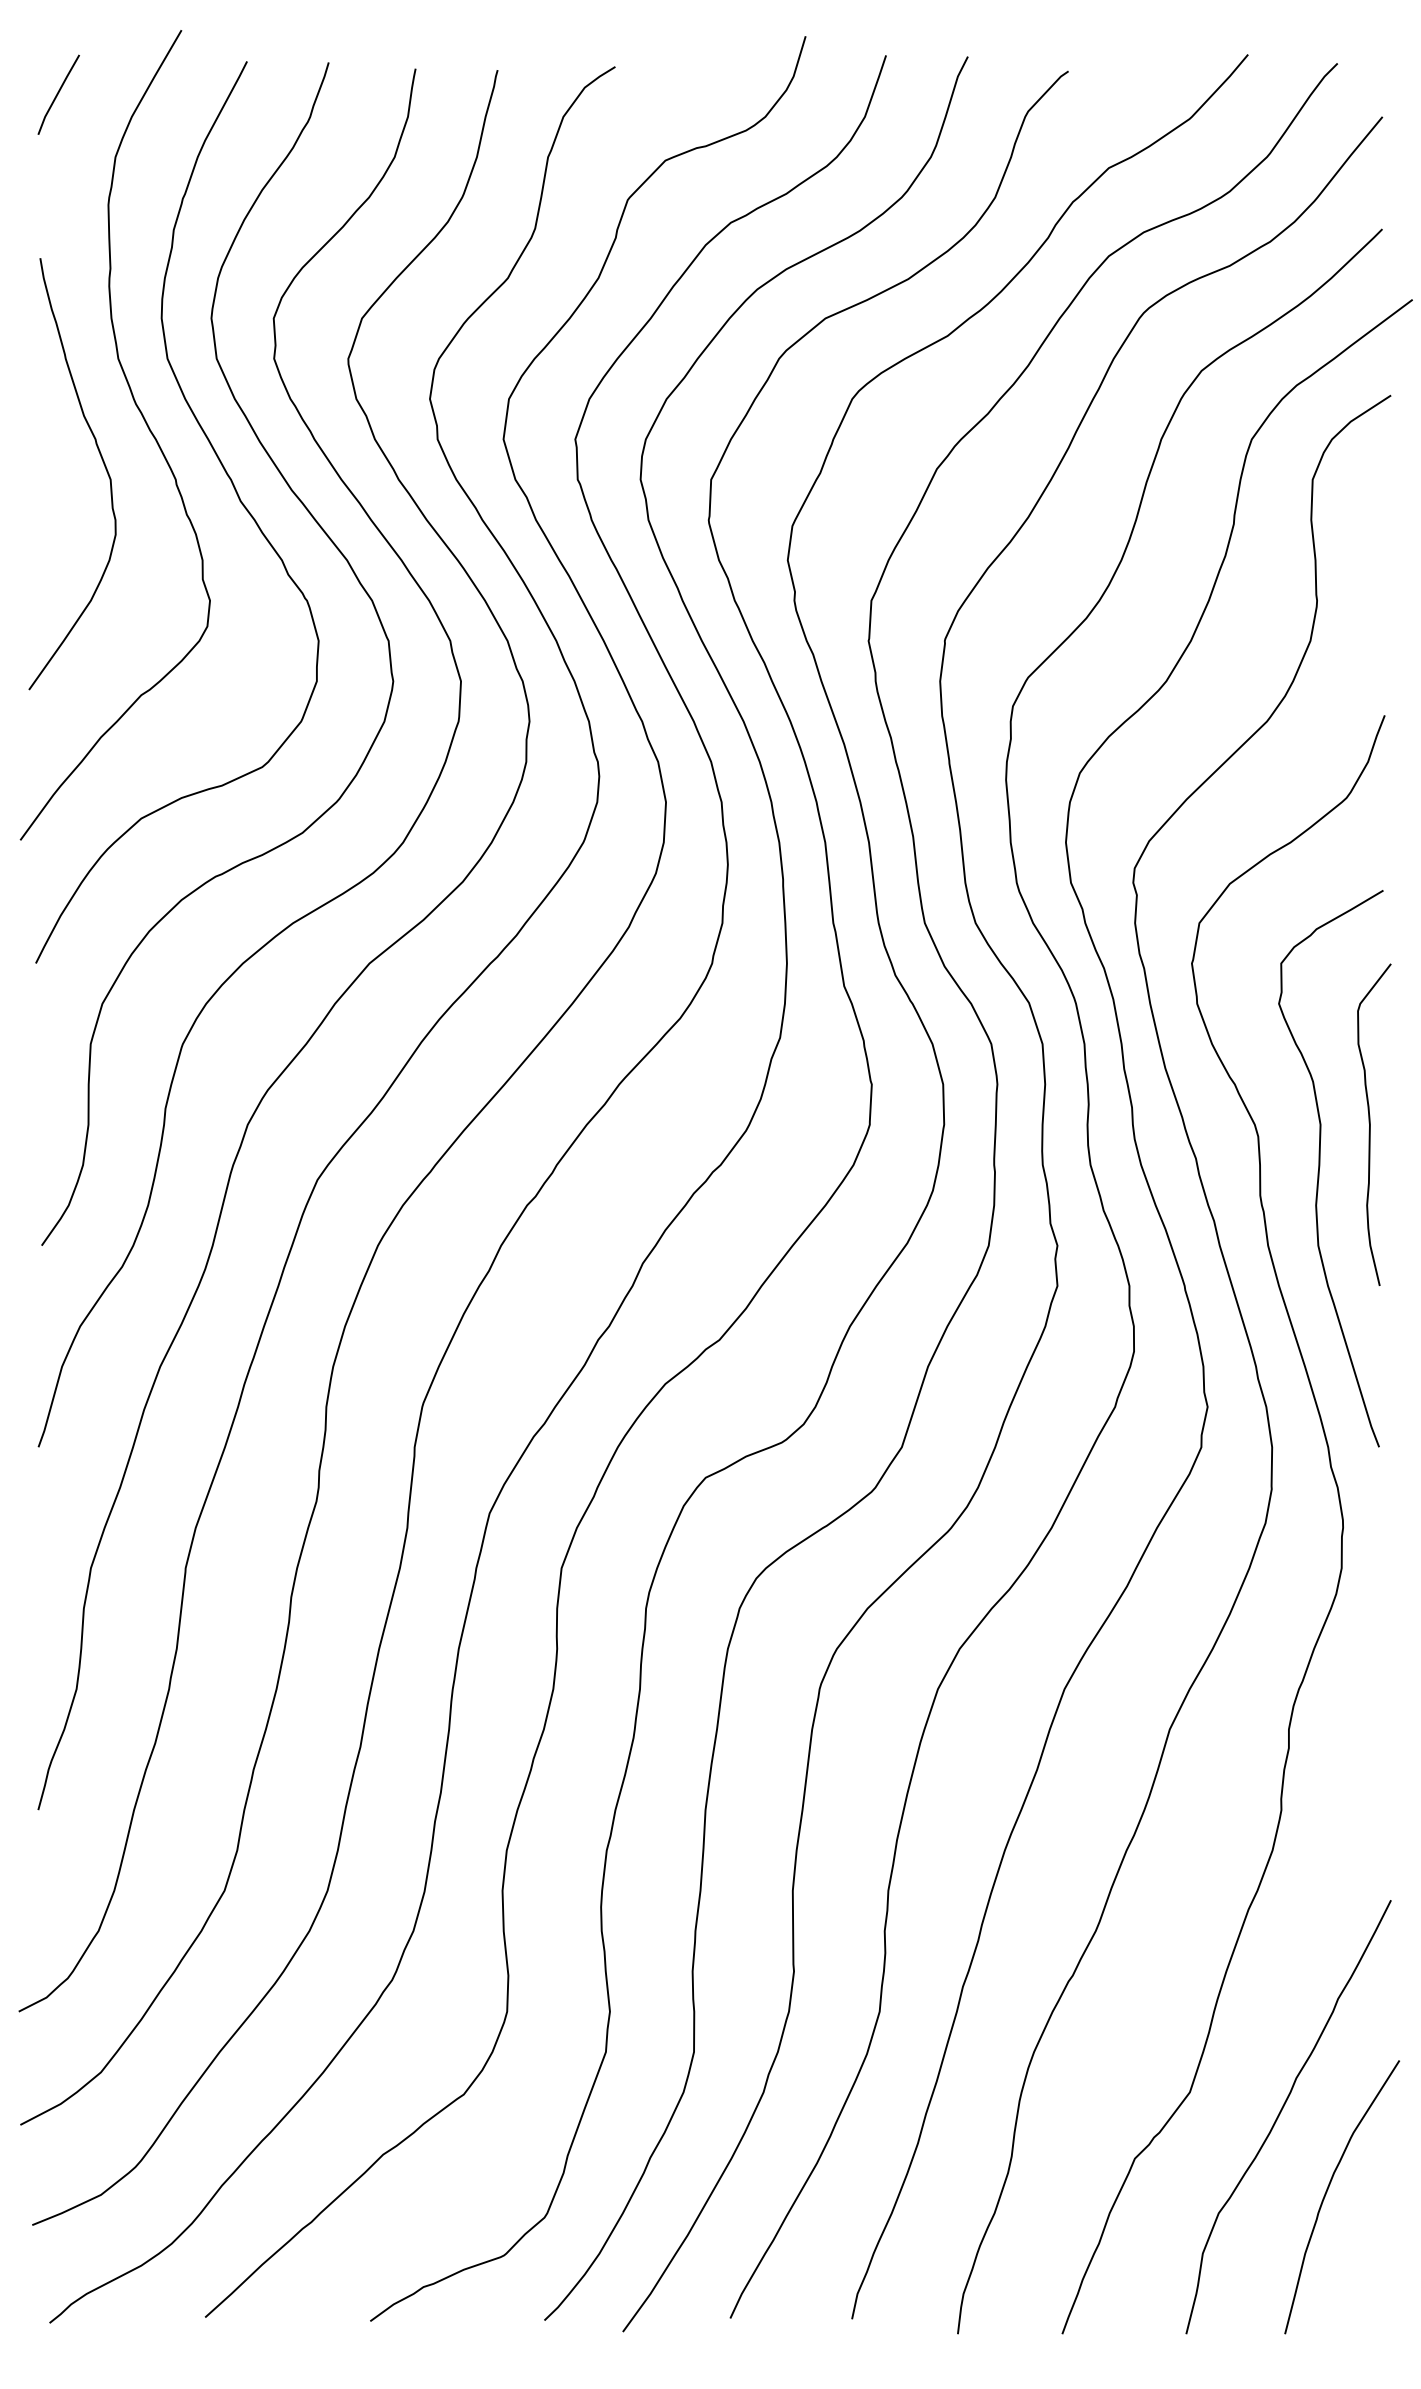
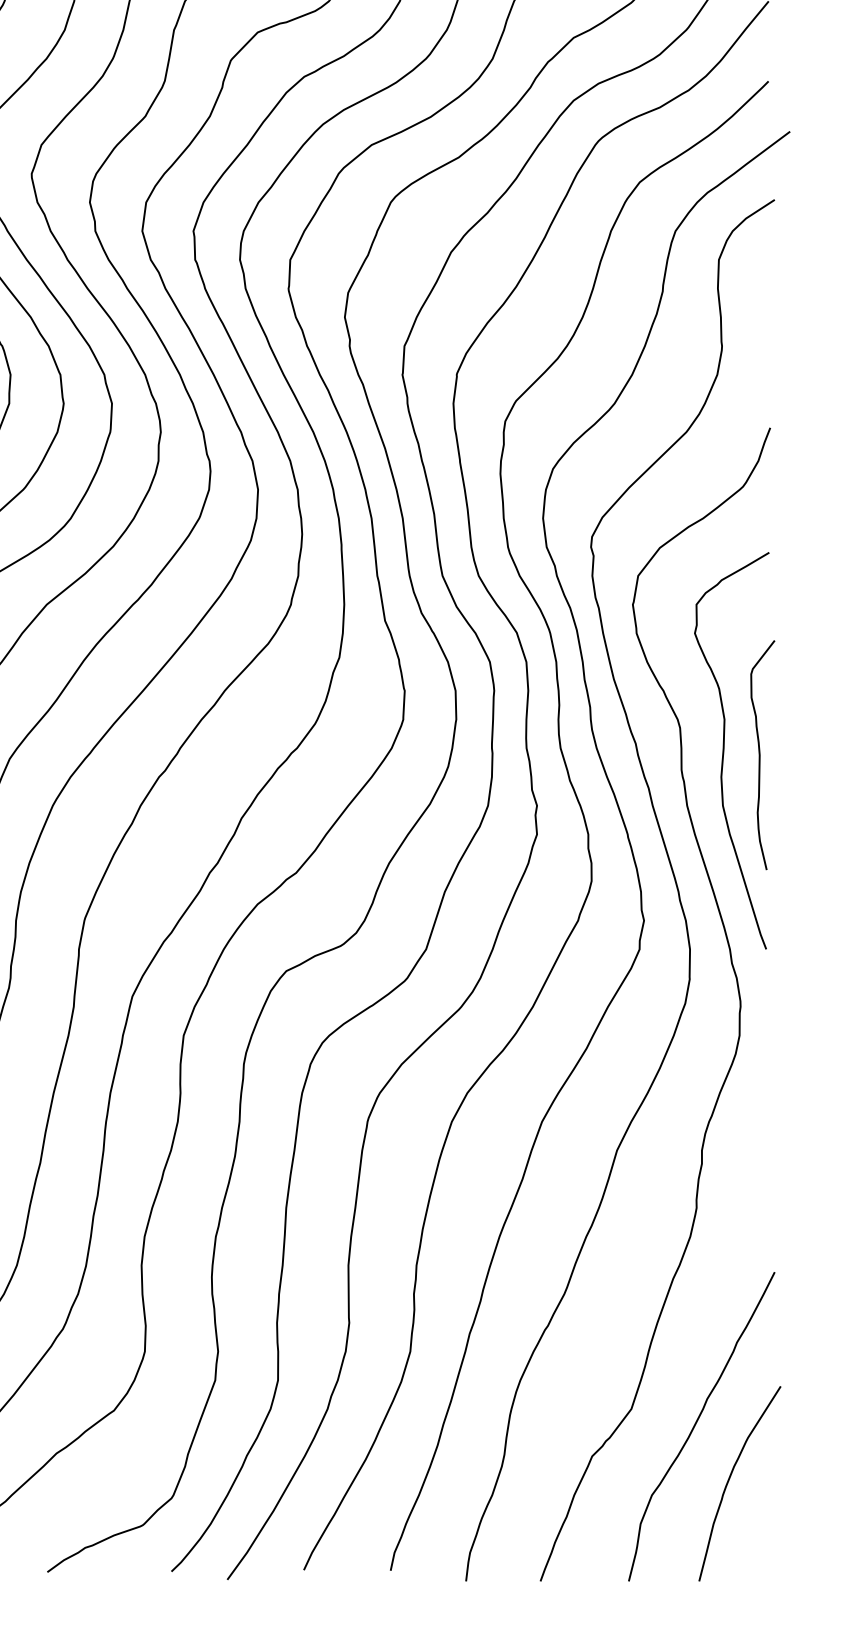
curve: (1370, 1124) -> (760, 755), moved

